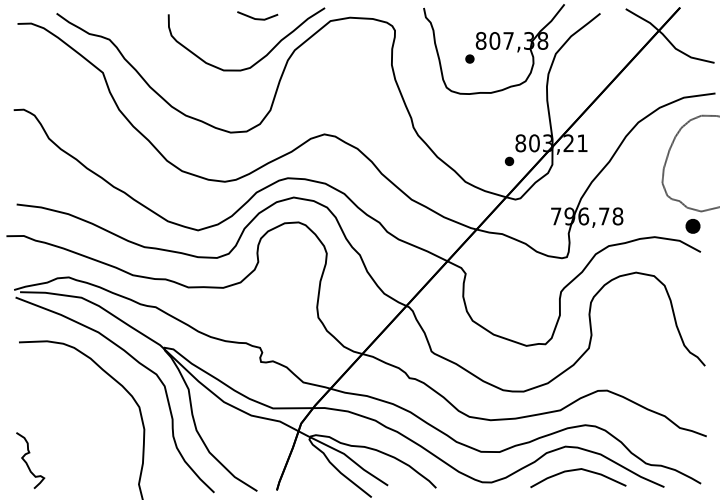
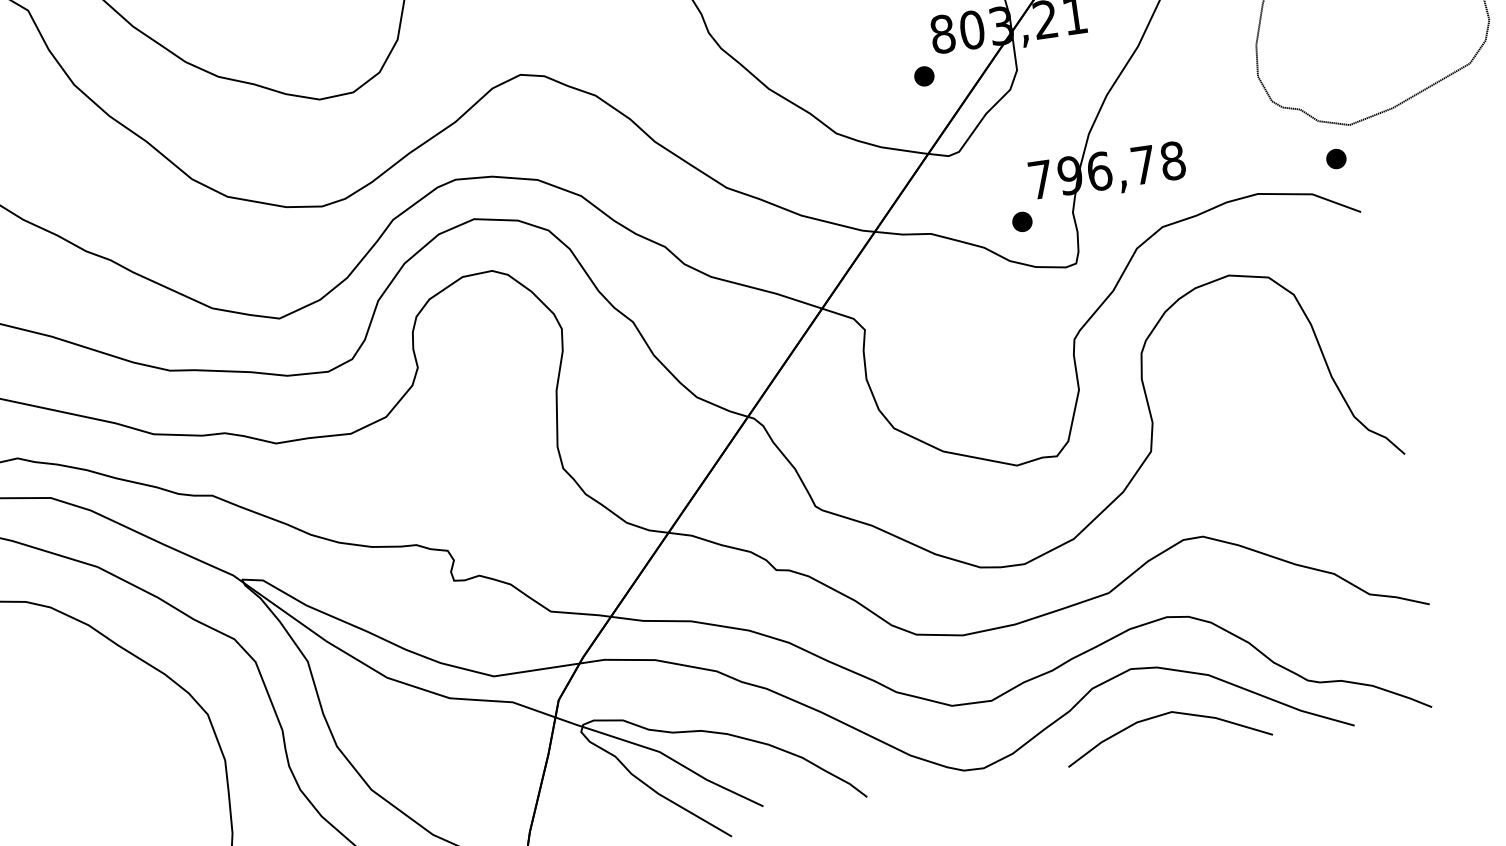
part: (692, 225) -> (1335, 157), size x0.62
part: (544, 234) -> (1021, 221), added

